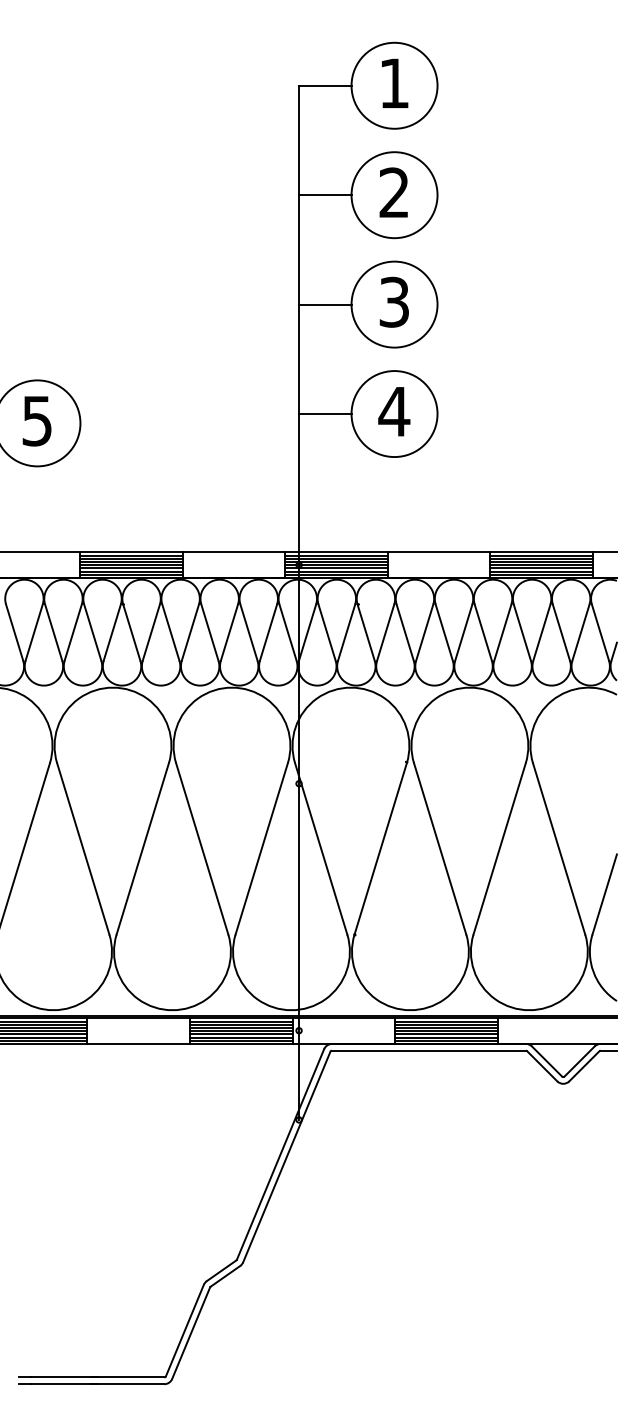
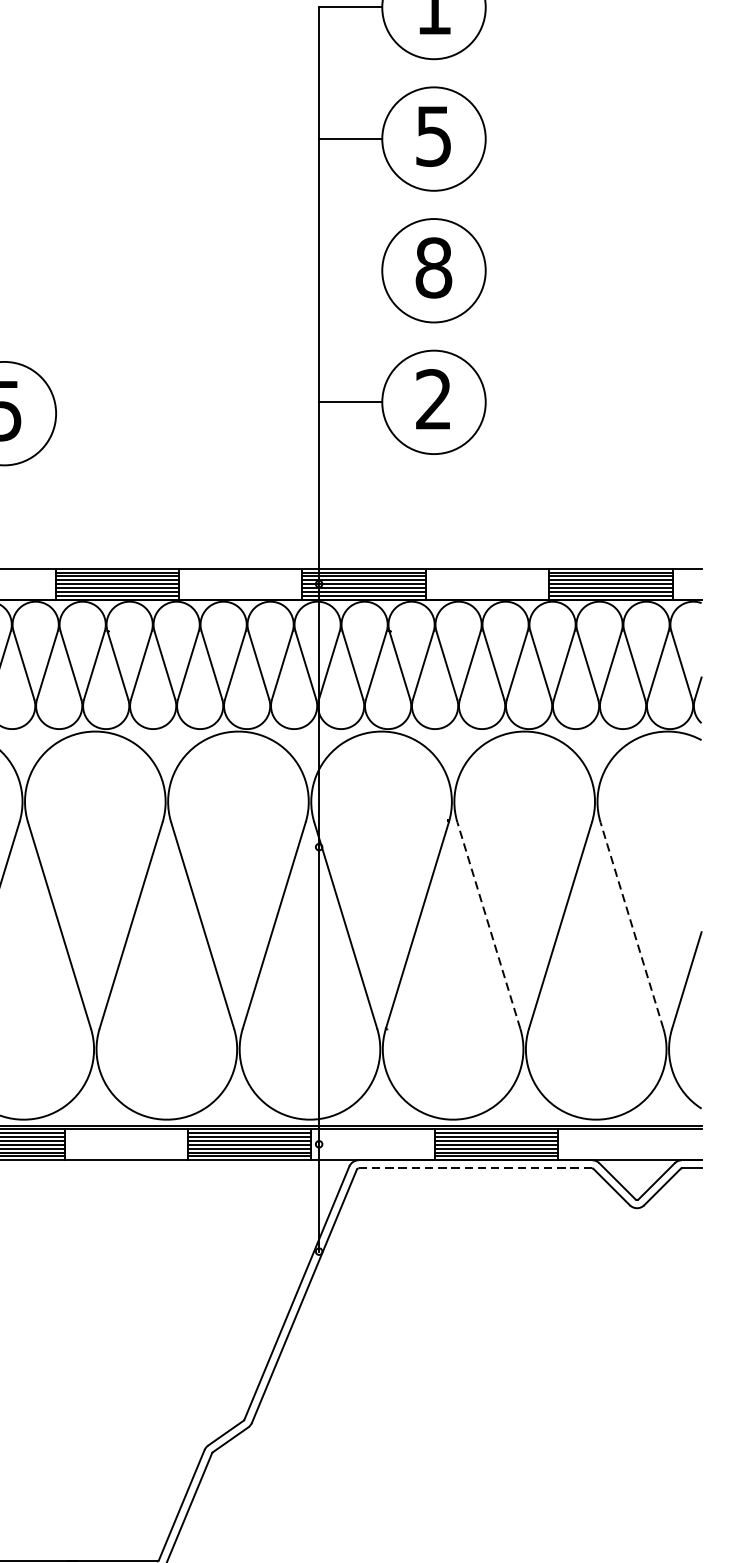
text: (393, 192) -> (432, 135), 2 -> 5
text: (394, 301) -> (433, 266), 3 -> 8
line: (325, 304) -> (350, 270), removed
text: (394, 411) -> (433, 399), 4 -> 2
line: (440, 848) -> (489, 925), solid -> dashed
line: (559, 848) -> (632, 925), solid -> dashed
line: (428, 1050) -> (474, 1168), solid -> dashed

